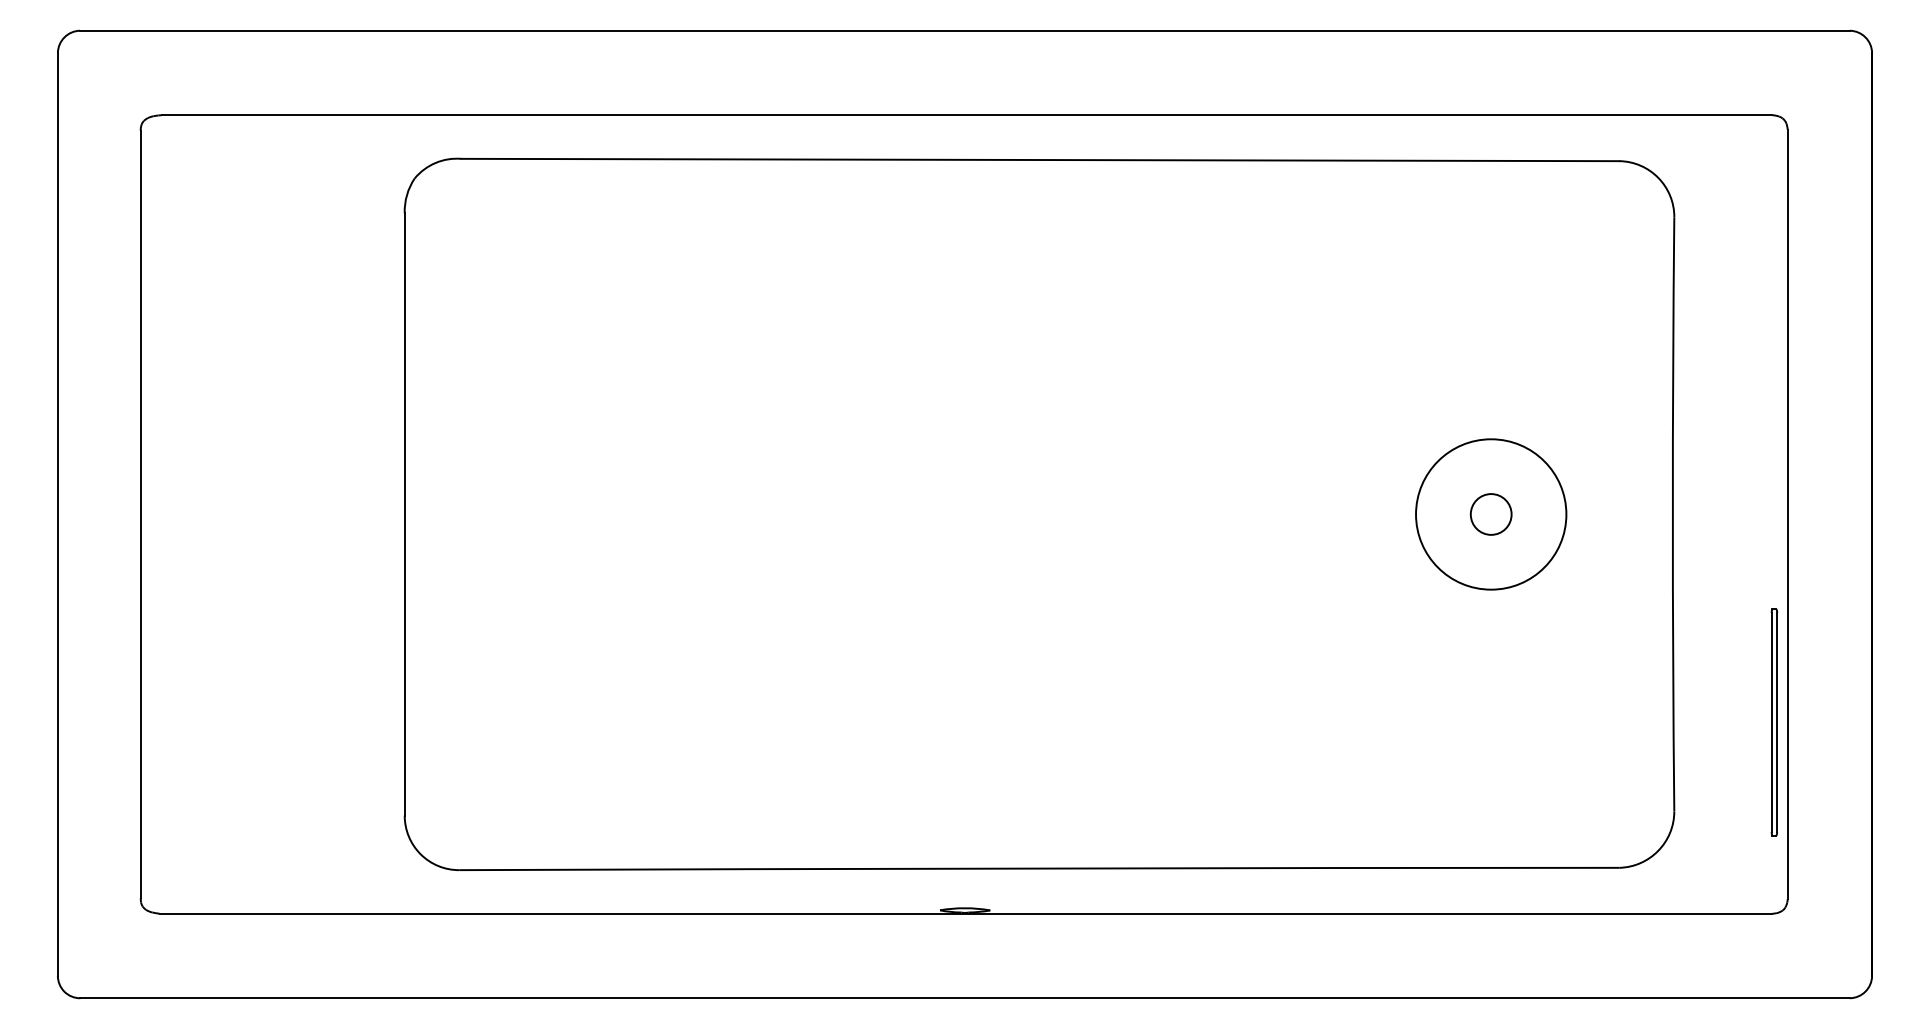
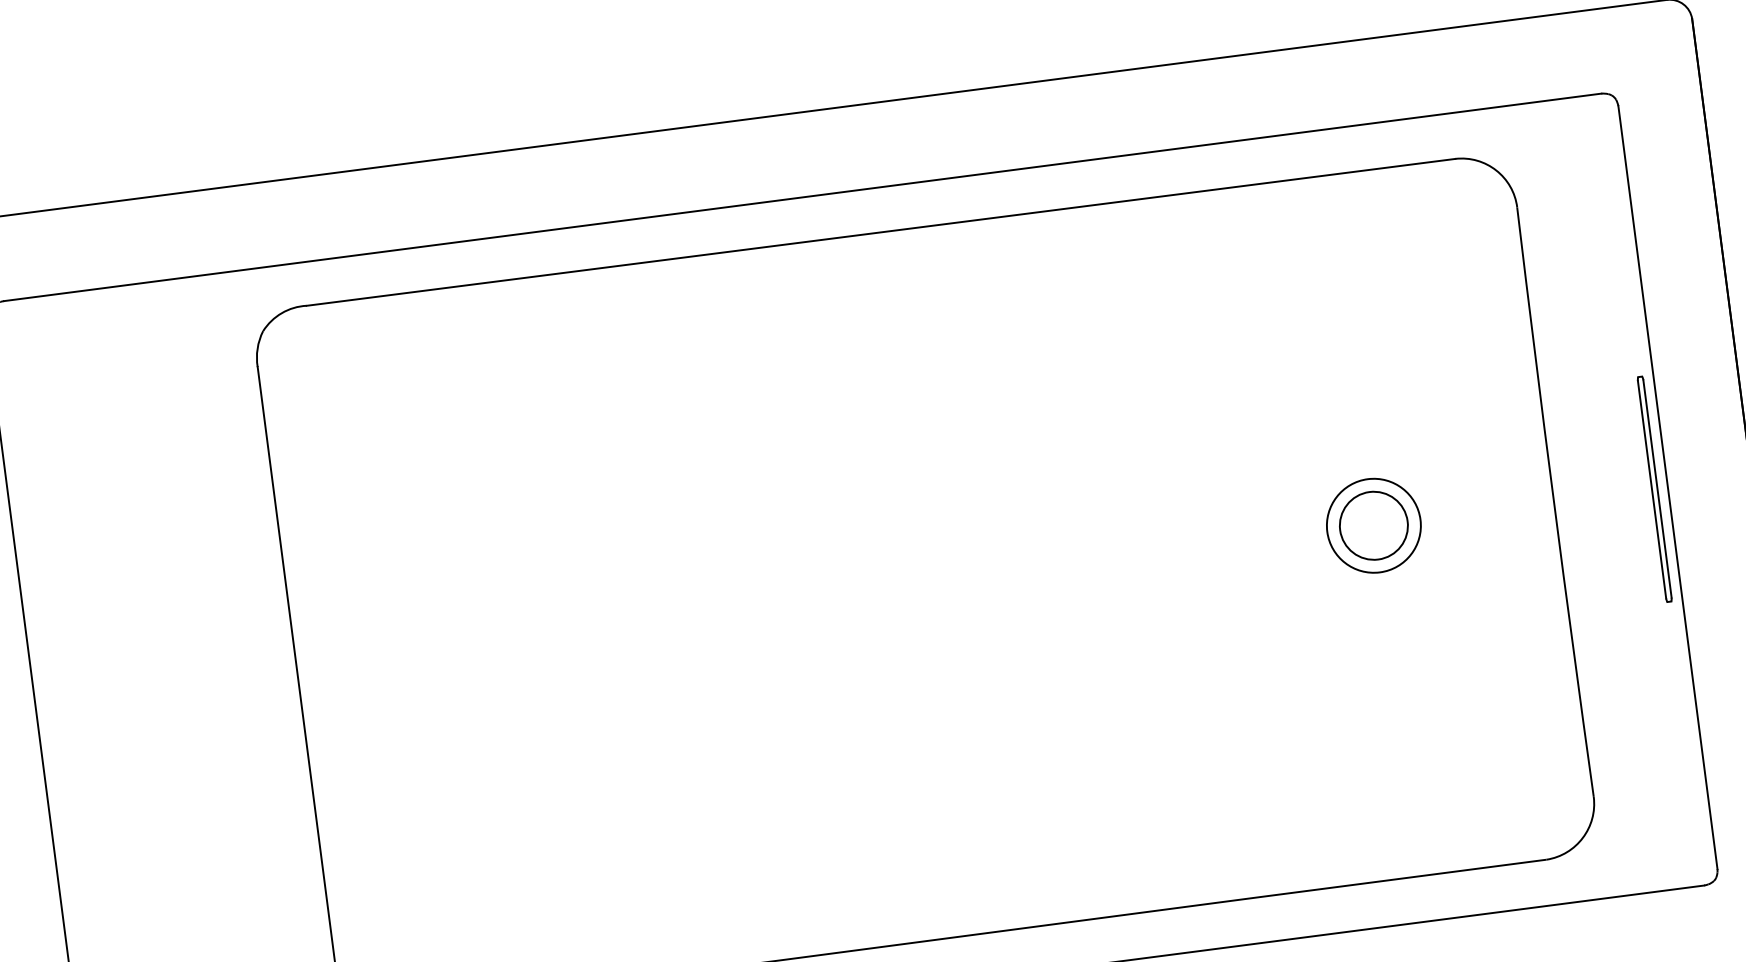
circle: (1491, 514) -> (1374, 525), size x0.62
circle: (1491, 514) -> (1374, 525), size x1.67
part: (1774, 722) -> (1654, 489), moved

